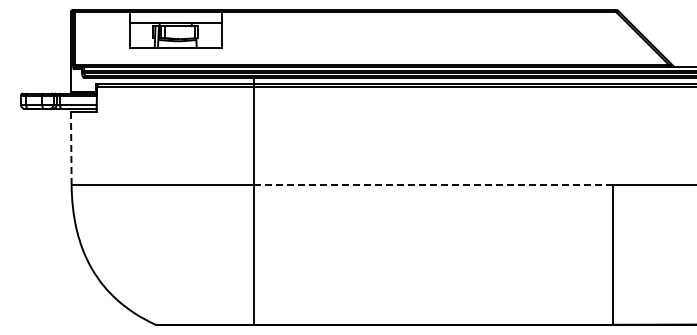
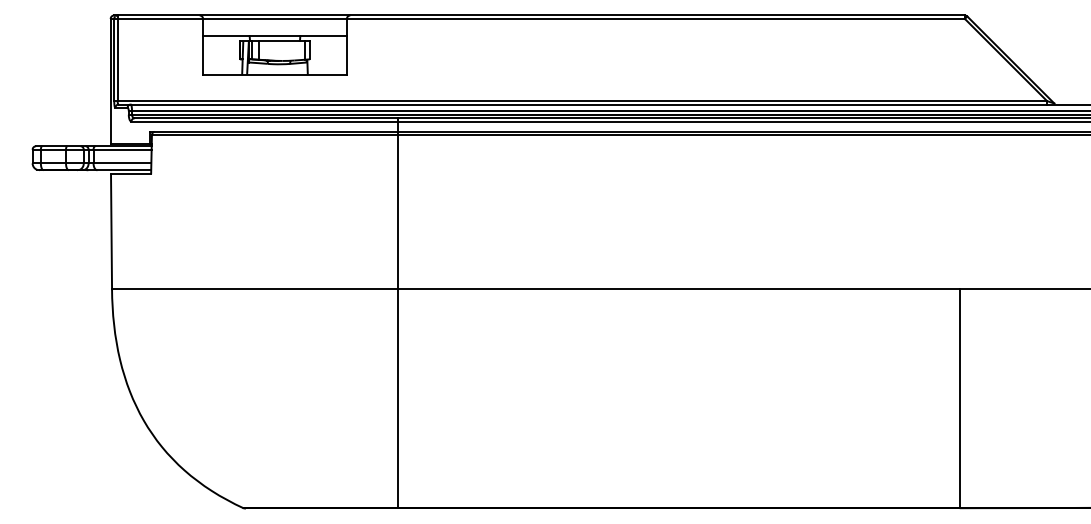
line: (71, 148) -> (111, 232), dashed -> solid
line: (434, 184) -> (680, 288), dashed -> solid

